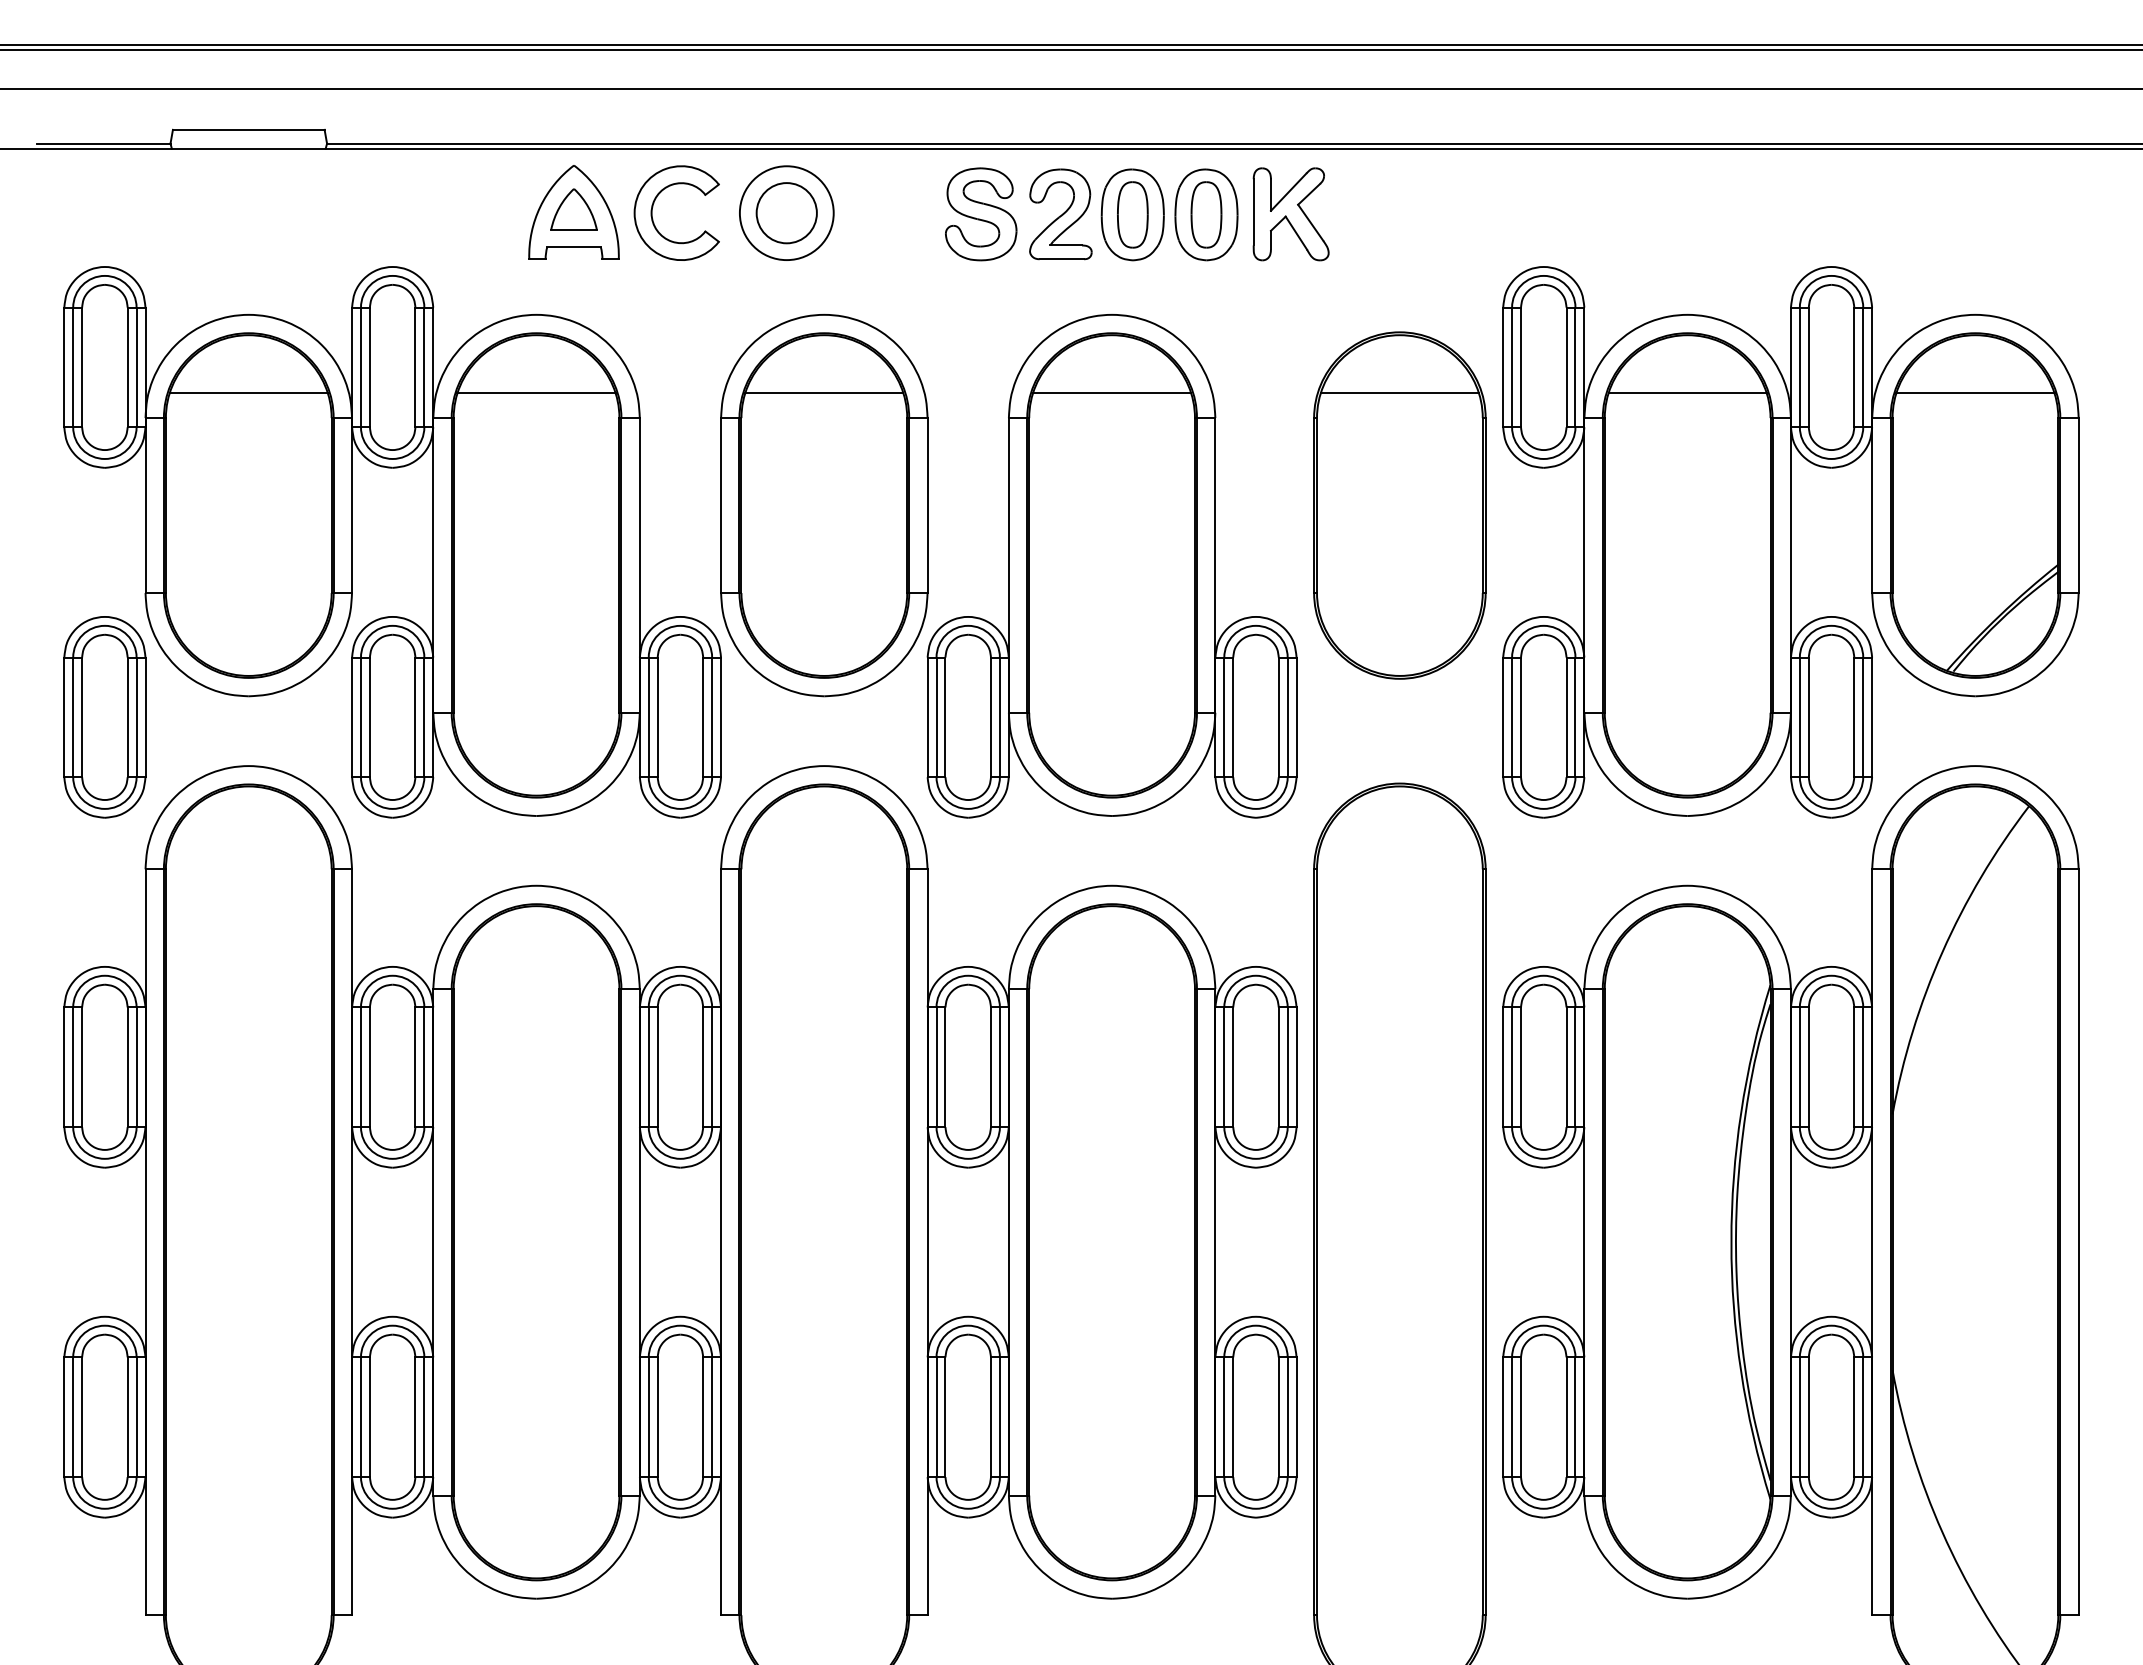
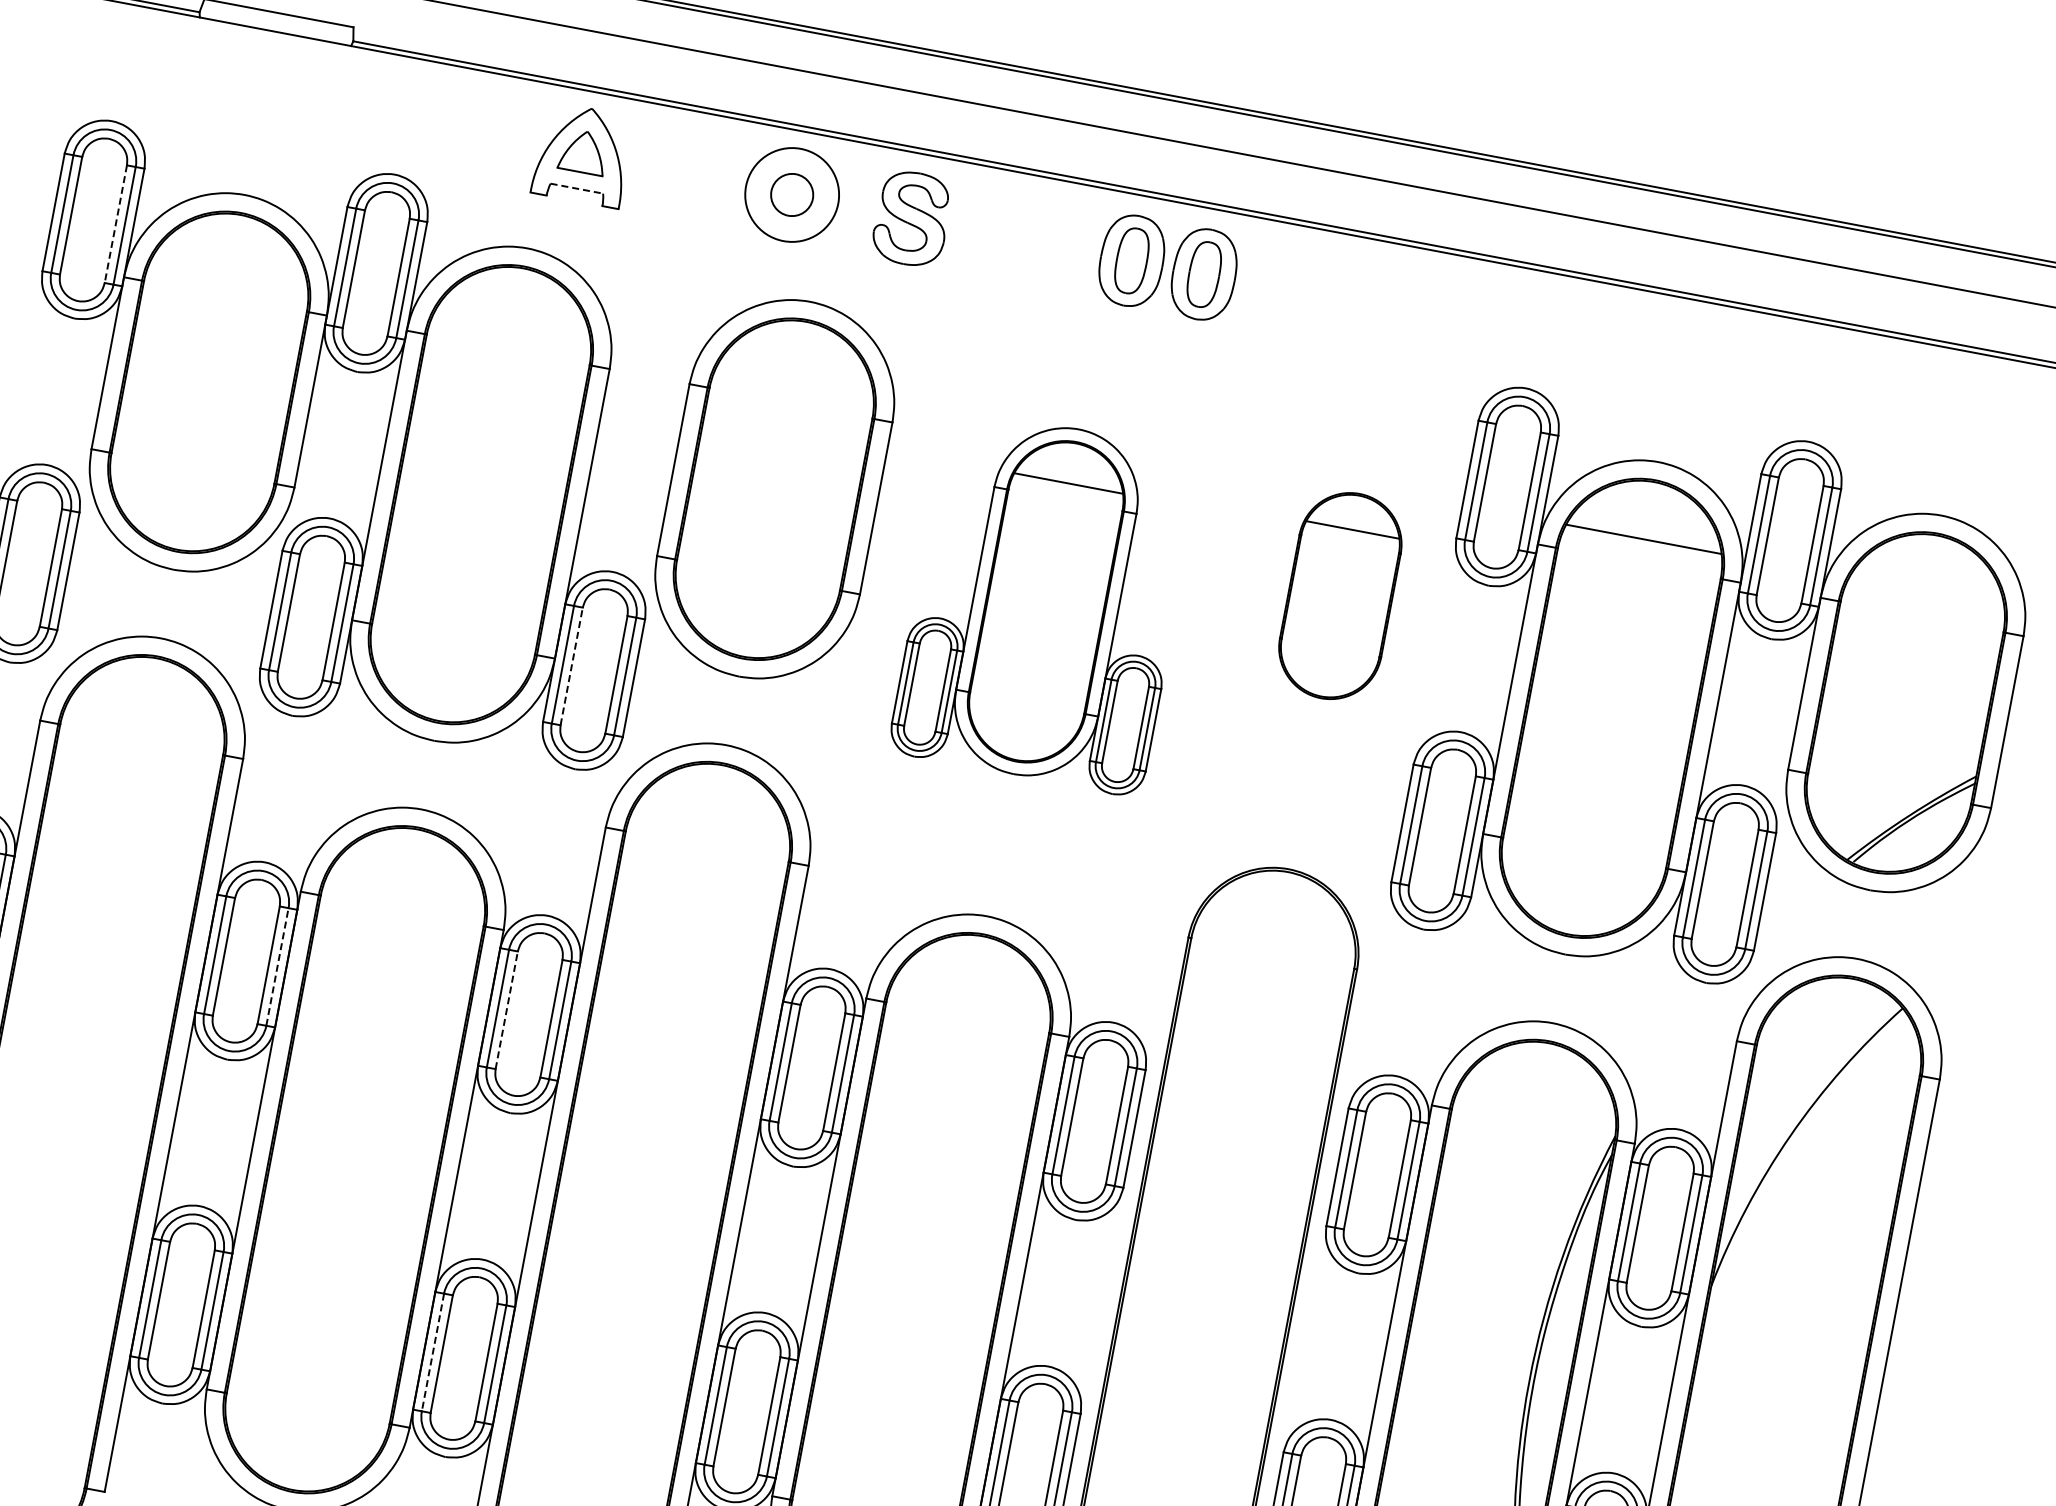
part: (653, 207) -> (662, 164), removed
circle: (786, 213) -> (791, 195), size x0.7
part: (981, 214) -> (912, 219), moved
part: (1060, 214) -> (1060, 247), removed
part: (1290, 214) -> (1286, 289), removed
line: (574, 246) -> (577, 188), solid -> dashed
line: (127, 367) -> (115, 224), solid -> dashed
line: (248, 393) -> (229, 272), removed
line: (536, 393) -> (512, 325), removed
line: (824, 393) -> (795, 379), removed
line: (1975, 393) -> (1926, 592), removed
part: (1399, 505) -> (1339, 595), size x0.6
part: (1111, 566) -> (1045, 602), size x0.7
line: (657, 717) -> (571, 666), solid -> dashed
line: (424, 1067) -> (277, 967), solid -> dashed
line: (657, 1067) -> (506, 1010), solid -> dashed
line: (648, 1417) -> (432, 1352), solid -> dashed

